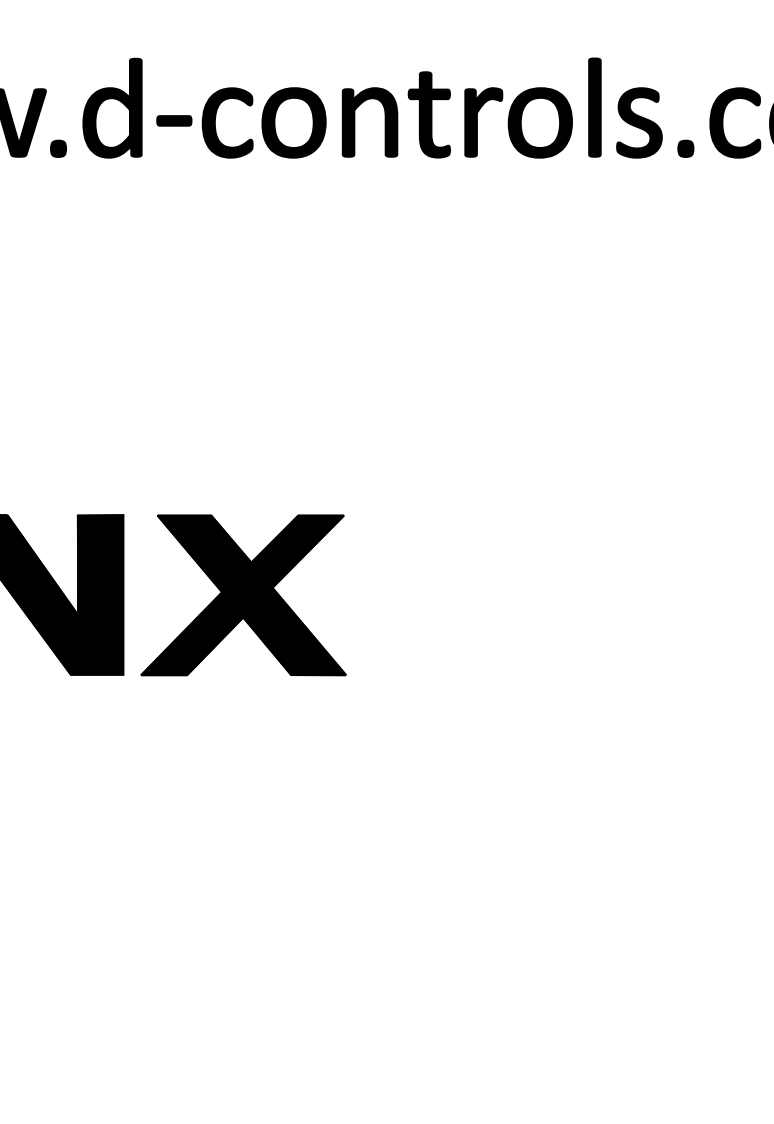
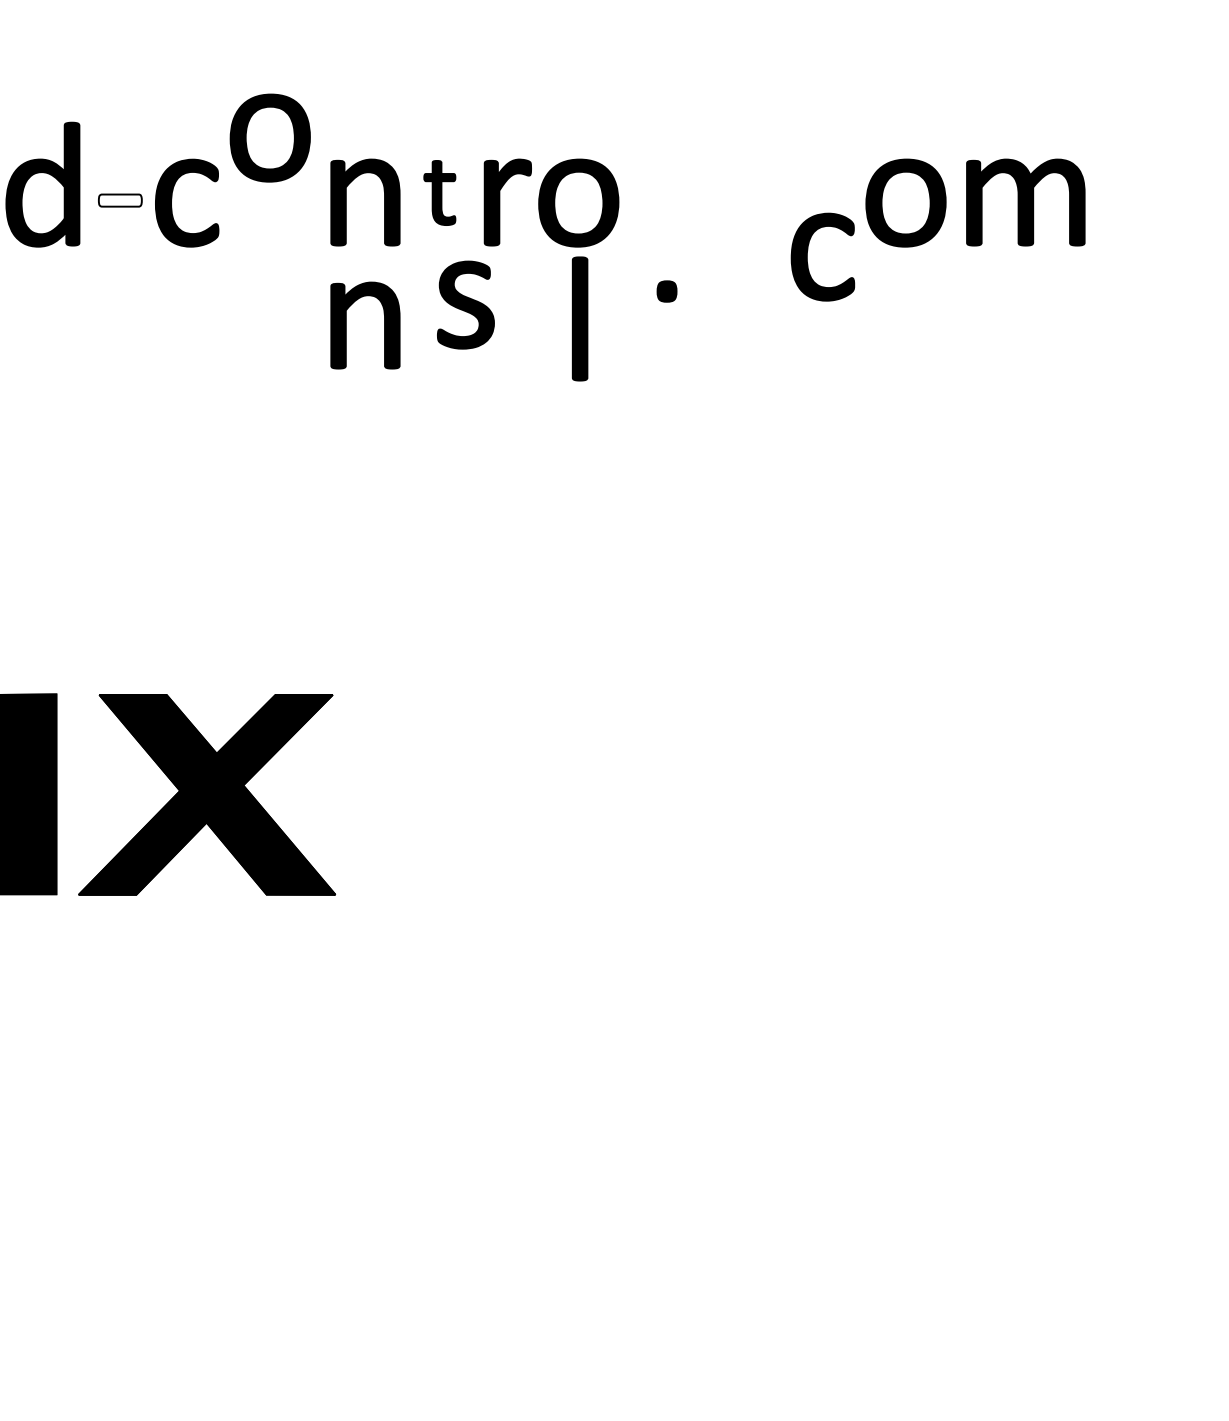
part: (594, 107) -> (579, 318), moved
part: (429, 114) -> (439, 192), size x0.6
fill: (173, 120) -> (119, 200), removed
part: (293, 122) -> (269, 137), moved
part: (639, 122) -> (465, 304), moved
part: (722, 122) -> (807, 256), moved
part: (685, 148) -> (666, 291), moved
part: (354, 220) -> (346, 325), added

